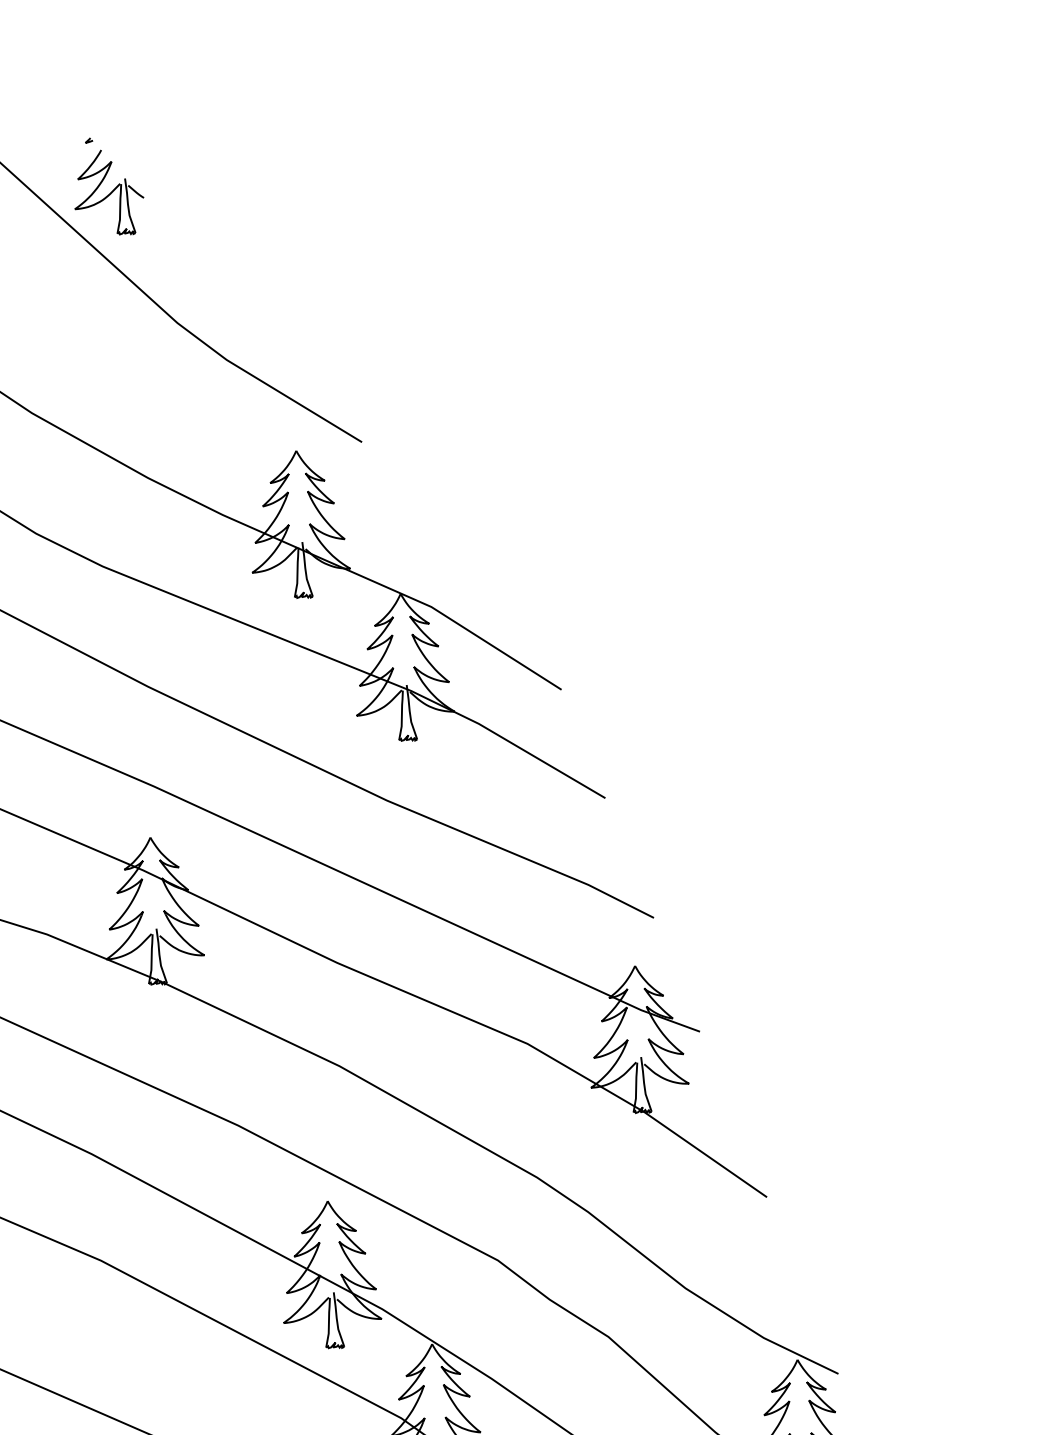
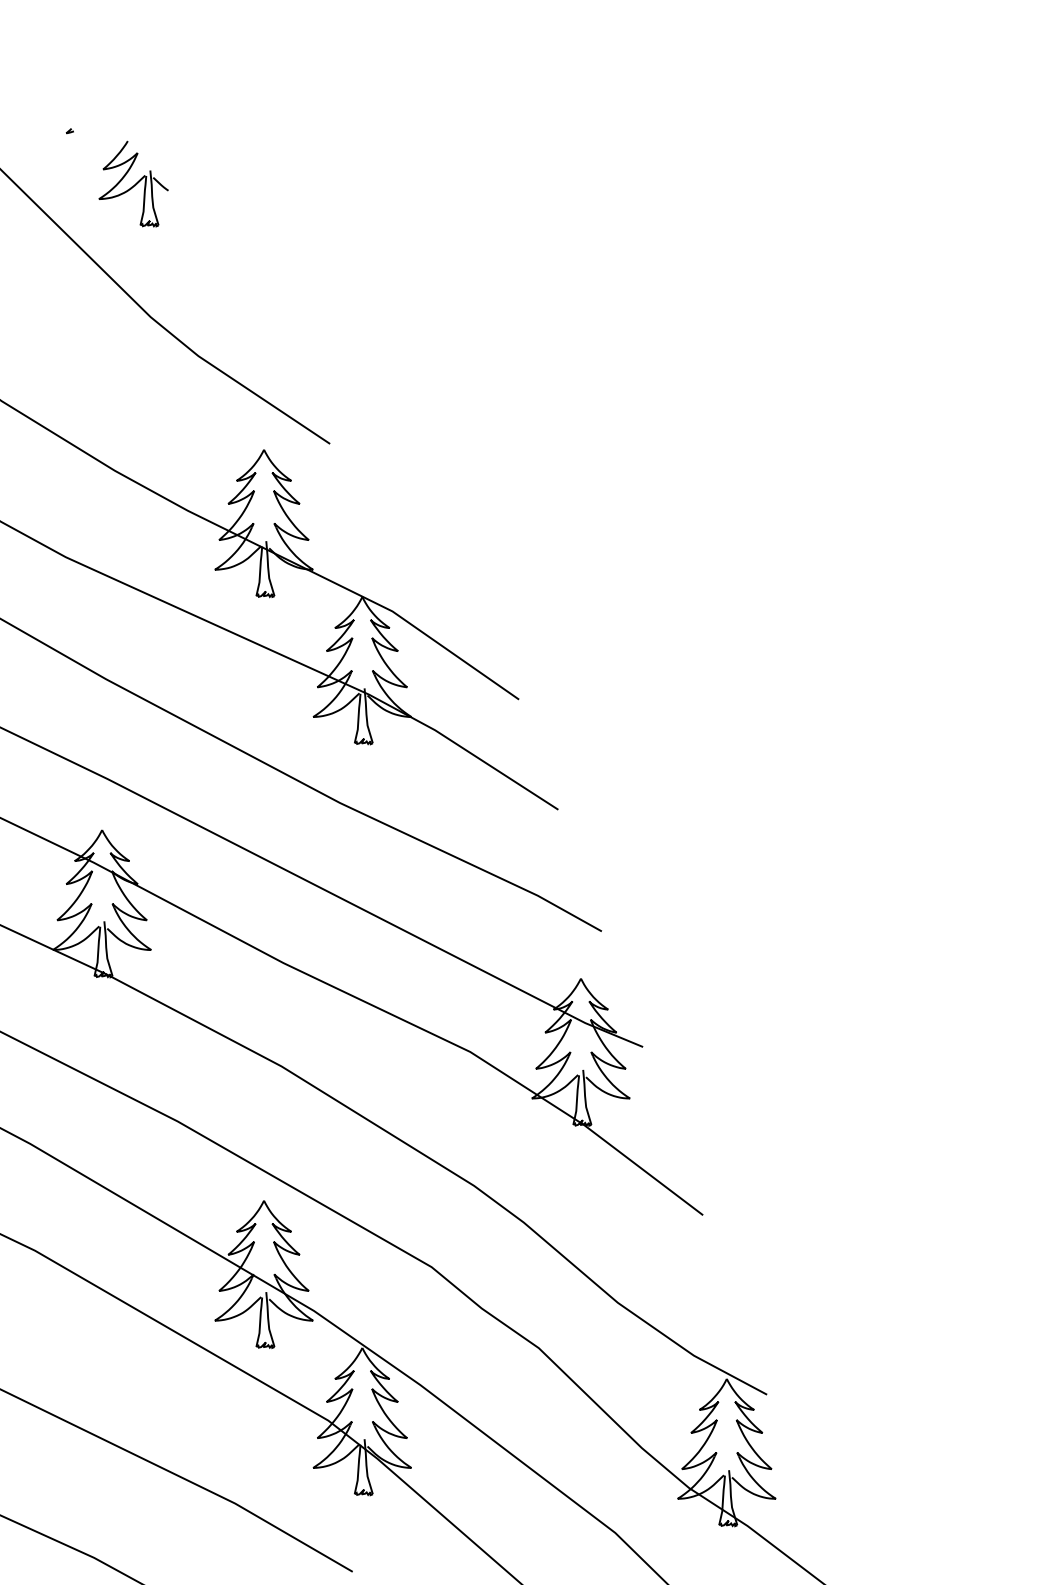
part: (108, 192) -> (133, 183), moved

